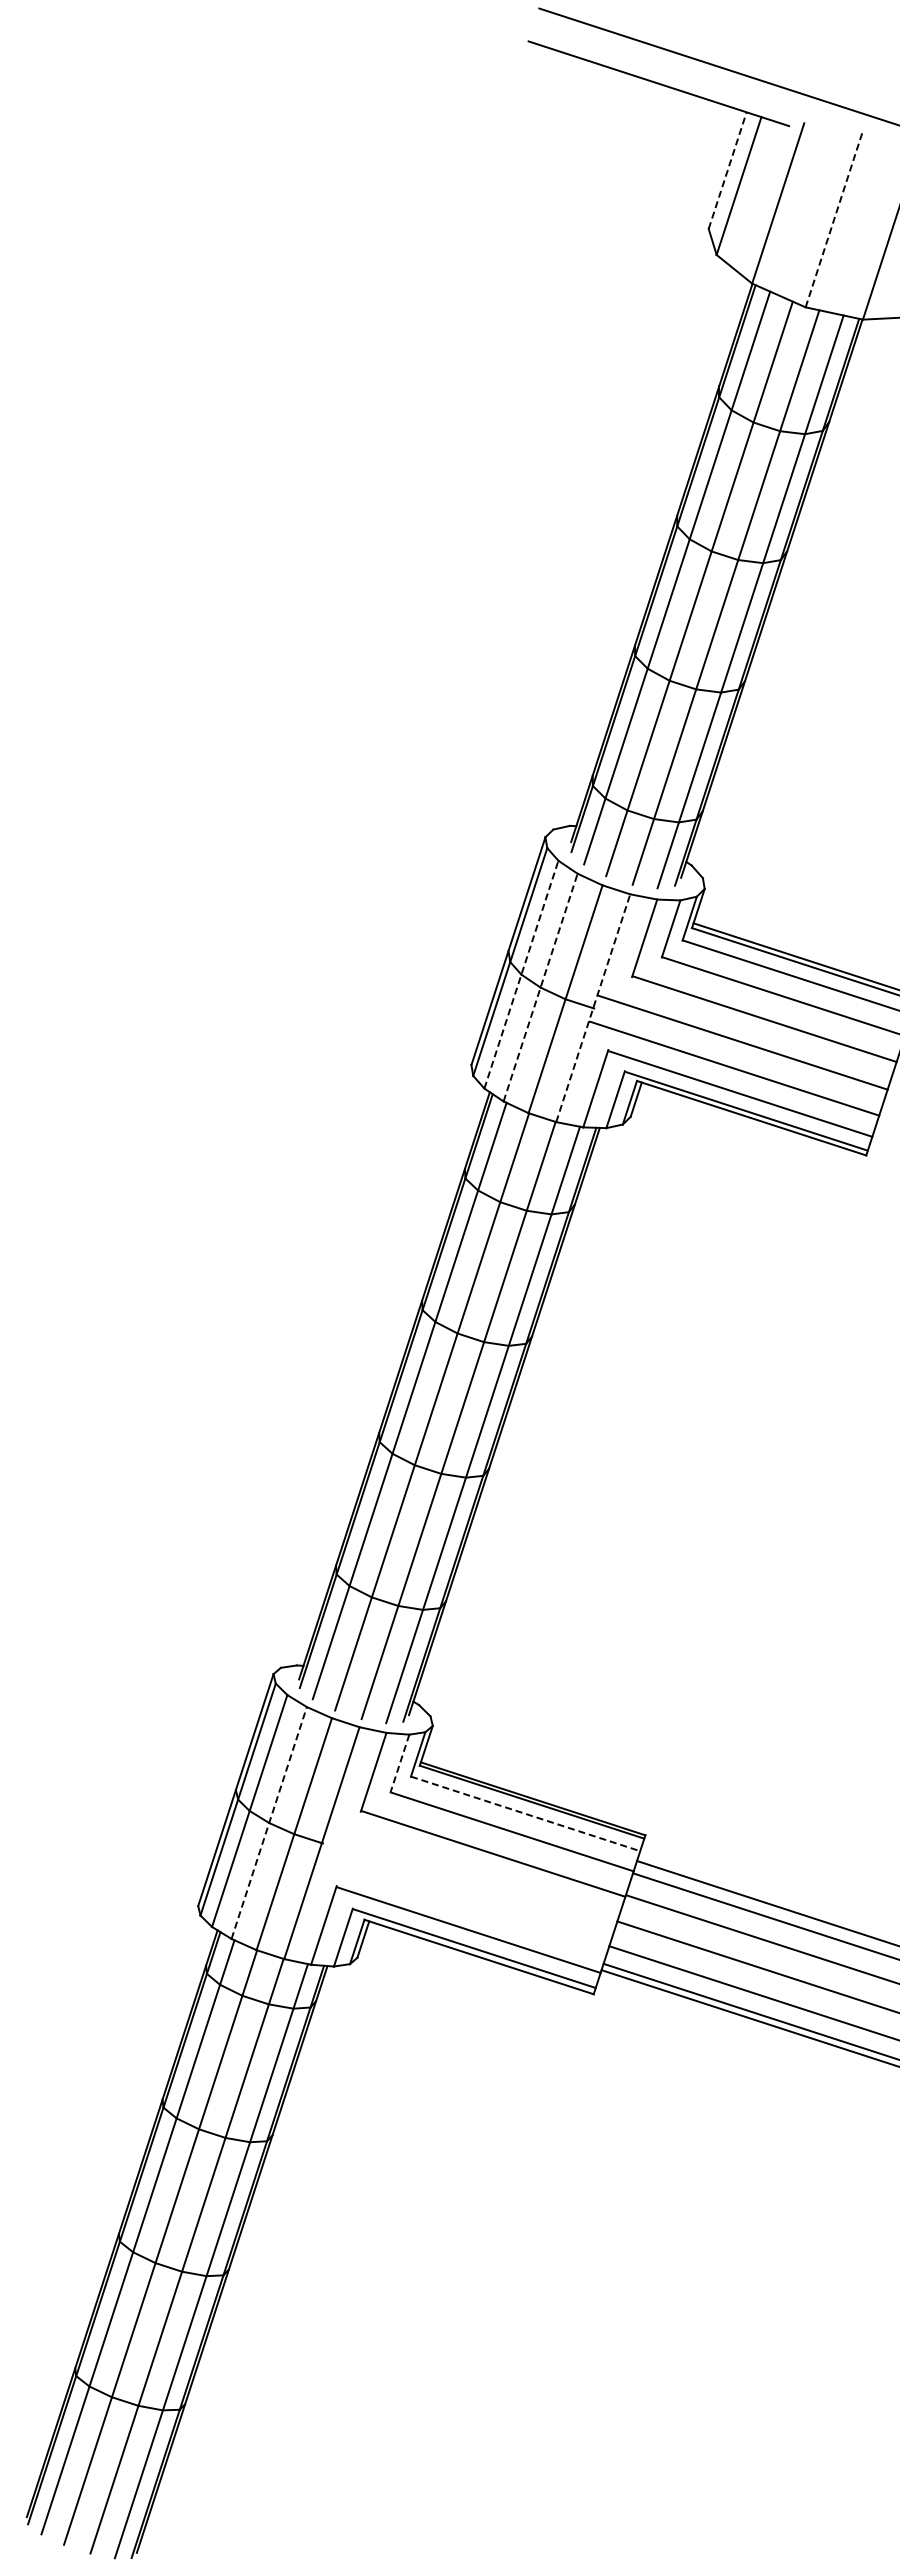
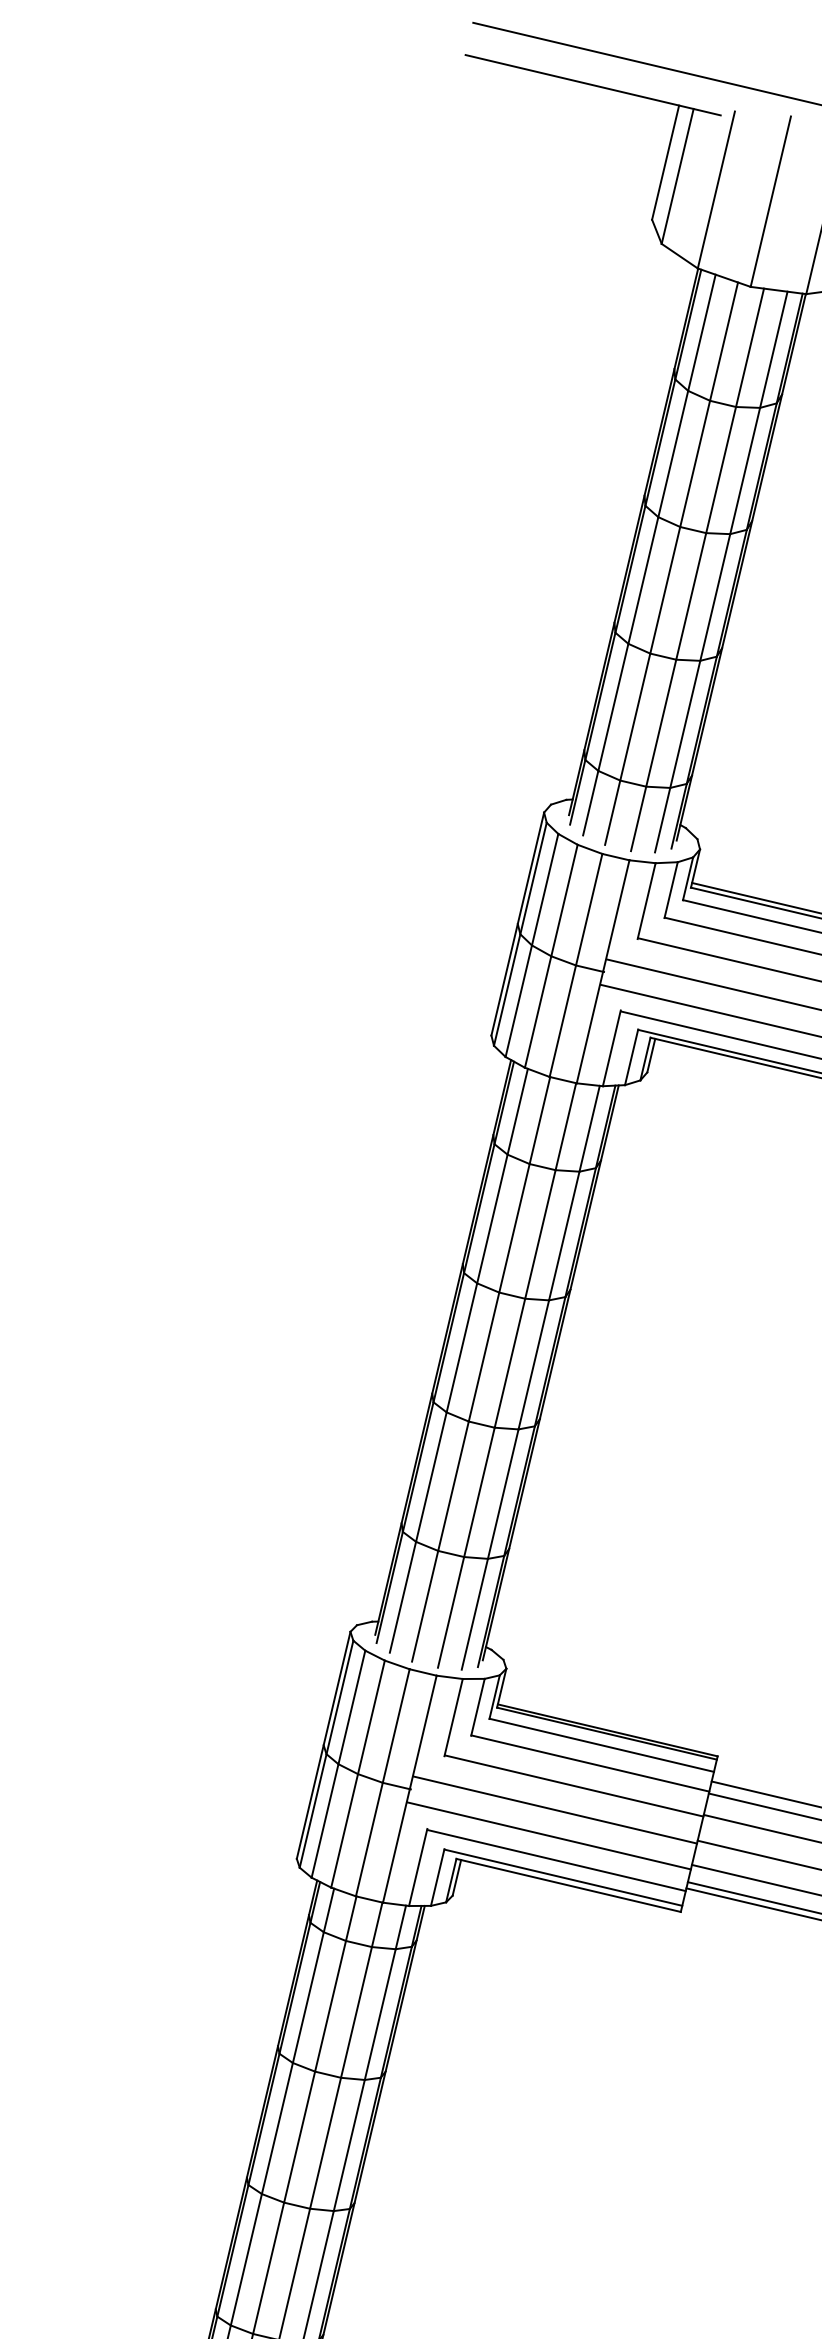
line: (727, 170) -> (665, 162), dashed -> solid
line: (833, 220) -> (770, 201), dashed -> solid
line: (521, 974) -> (532, 945), dashed -> solid
line: (540, 987) -> (551, 956), dashed -> solid
line: (593, 1008) -> (603, 972), dashed -> solid
line: (399, 1763) -> (477, 1707), dashed -> solid
line: (525, 1813) -> (601, 1744), dashed -> solid
line: (269, 1823) -> (358, 1774), dashed -> solid
line: (471, 1877) -> (555, 1810), added
line: (462, 1903) -> (548, 1835), added

